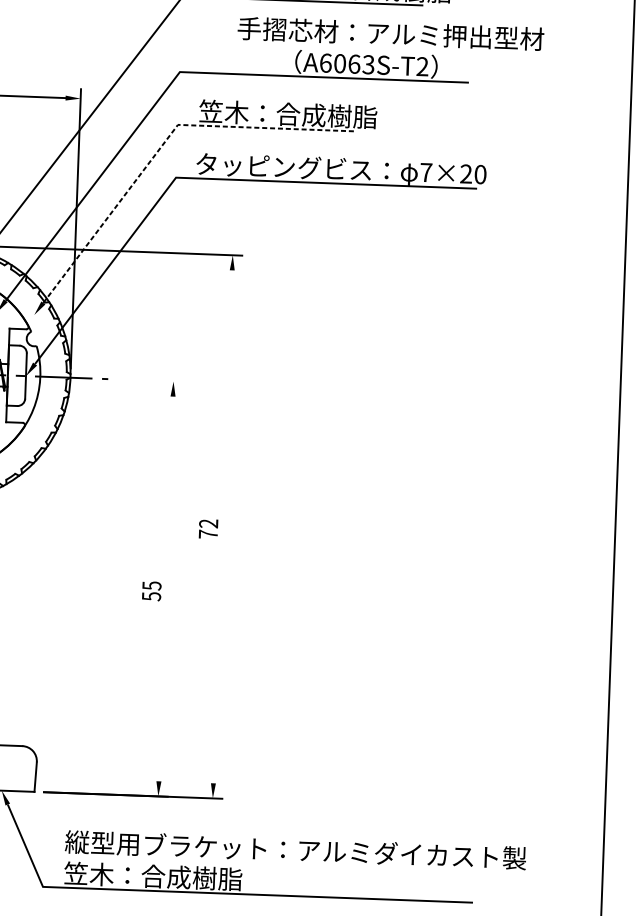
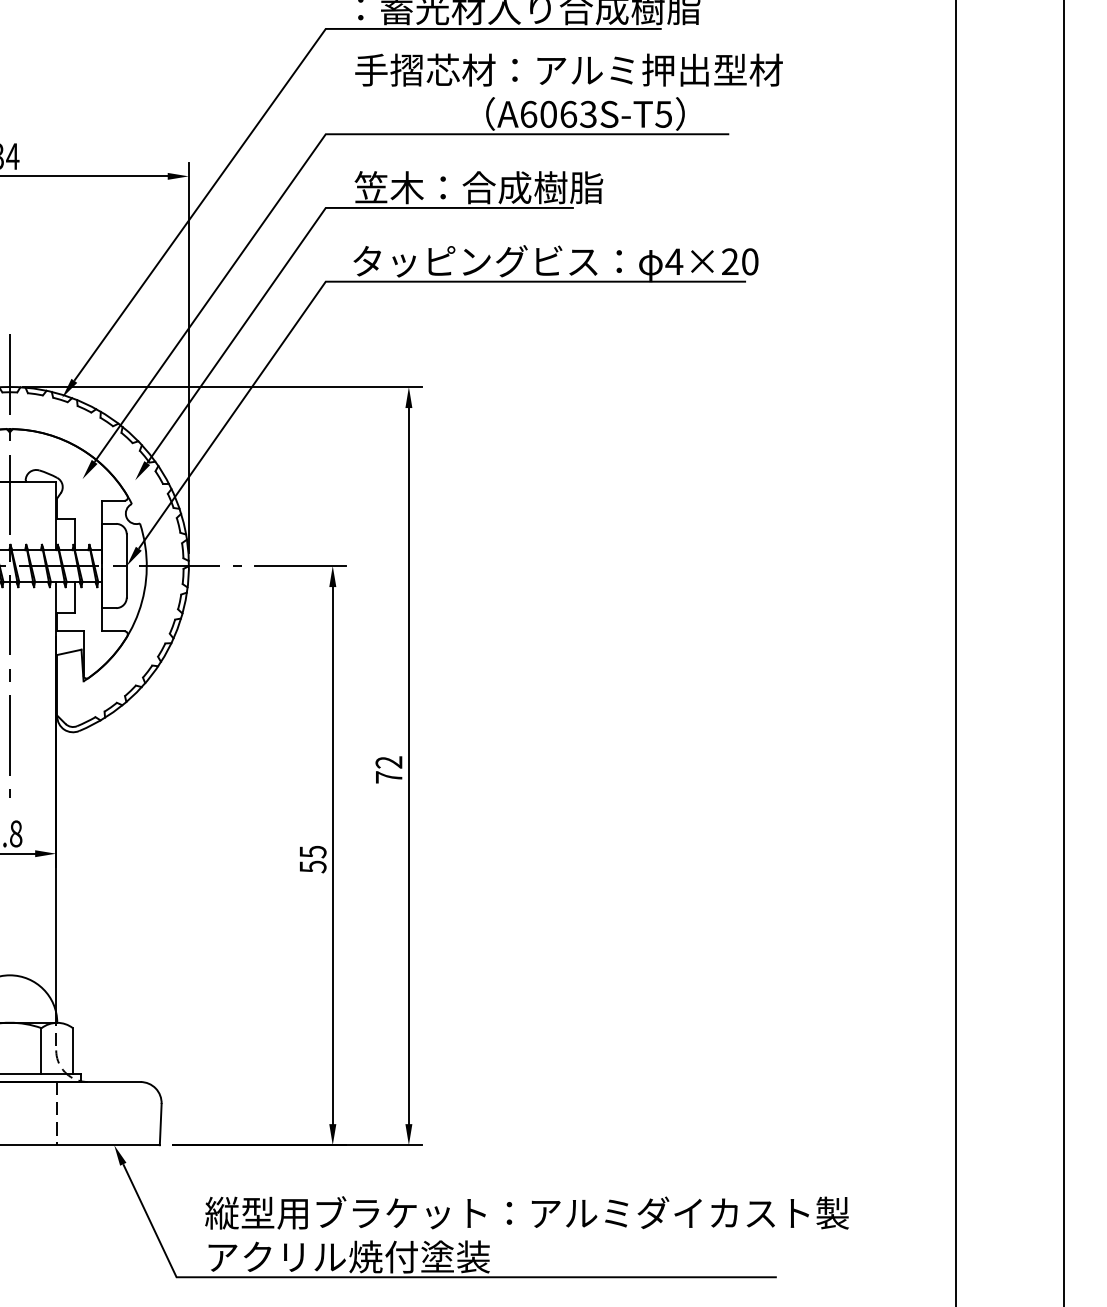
text: (390, 33) -> (568, 69), moved
text: (422, 66) -> (663, 113), A6063S-T2 -> A6063S-T5
line: (164, 142) -> (308, 233), dashed -> solid
text: (426, 172) -> (674, 261), 7×20 -> 4×20
line: (149, 381) -> (299, 566), added
line: (222, 527) -> (408, 766), added
line: (165, 588) -> (332, 855), added
text: (165, 876) -> (347, 1256), 笠木：合成樹脂 -> アクリル焼付塗装

